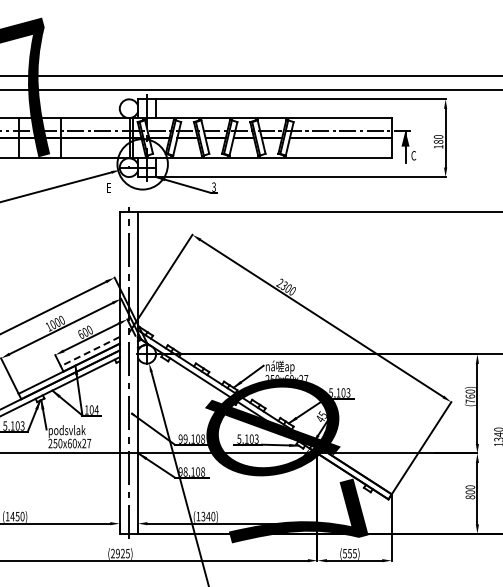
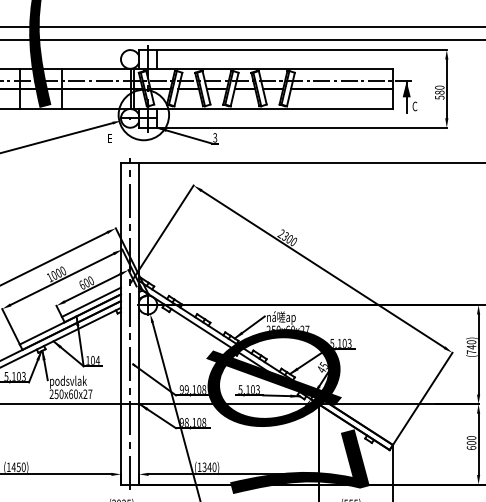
text: (438, 146) -> (439, 97), 180 -> 580
line: (90, 351) -> (91, 302), dashed -> solid
text: (470, 396) -> (471, 347), (760) -> (740)
text: (469, 497) -> (470, 448), 800 -> 600

